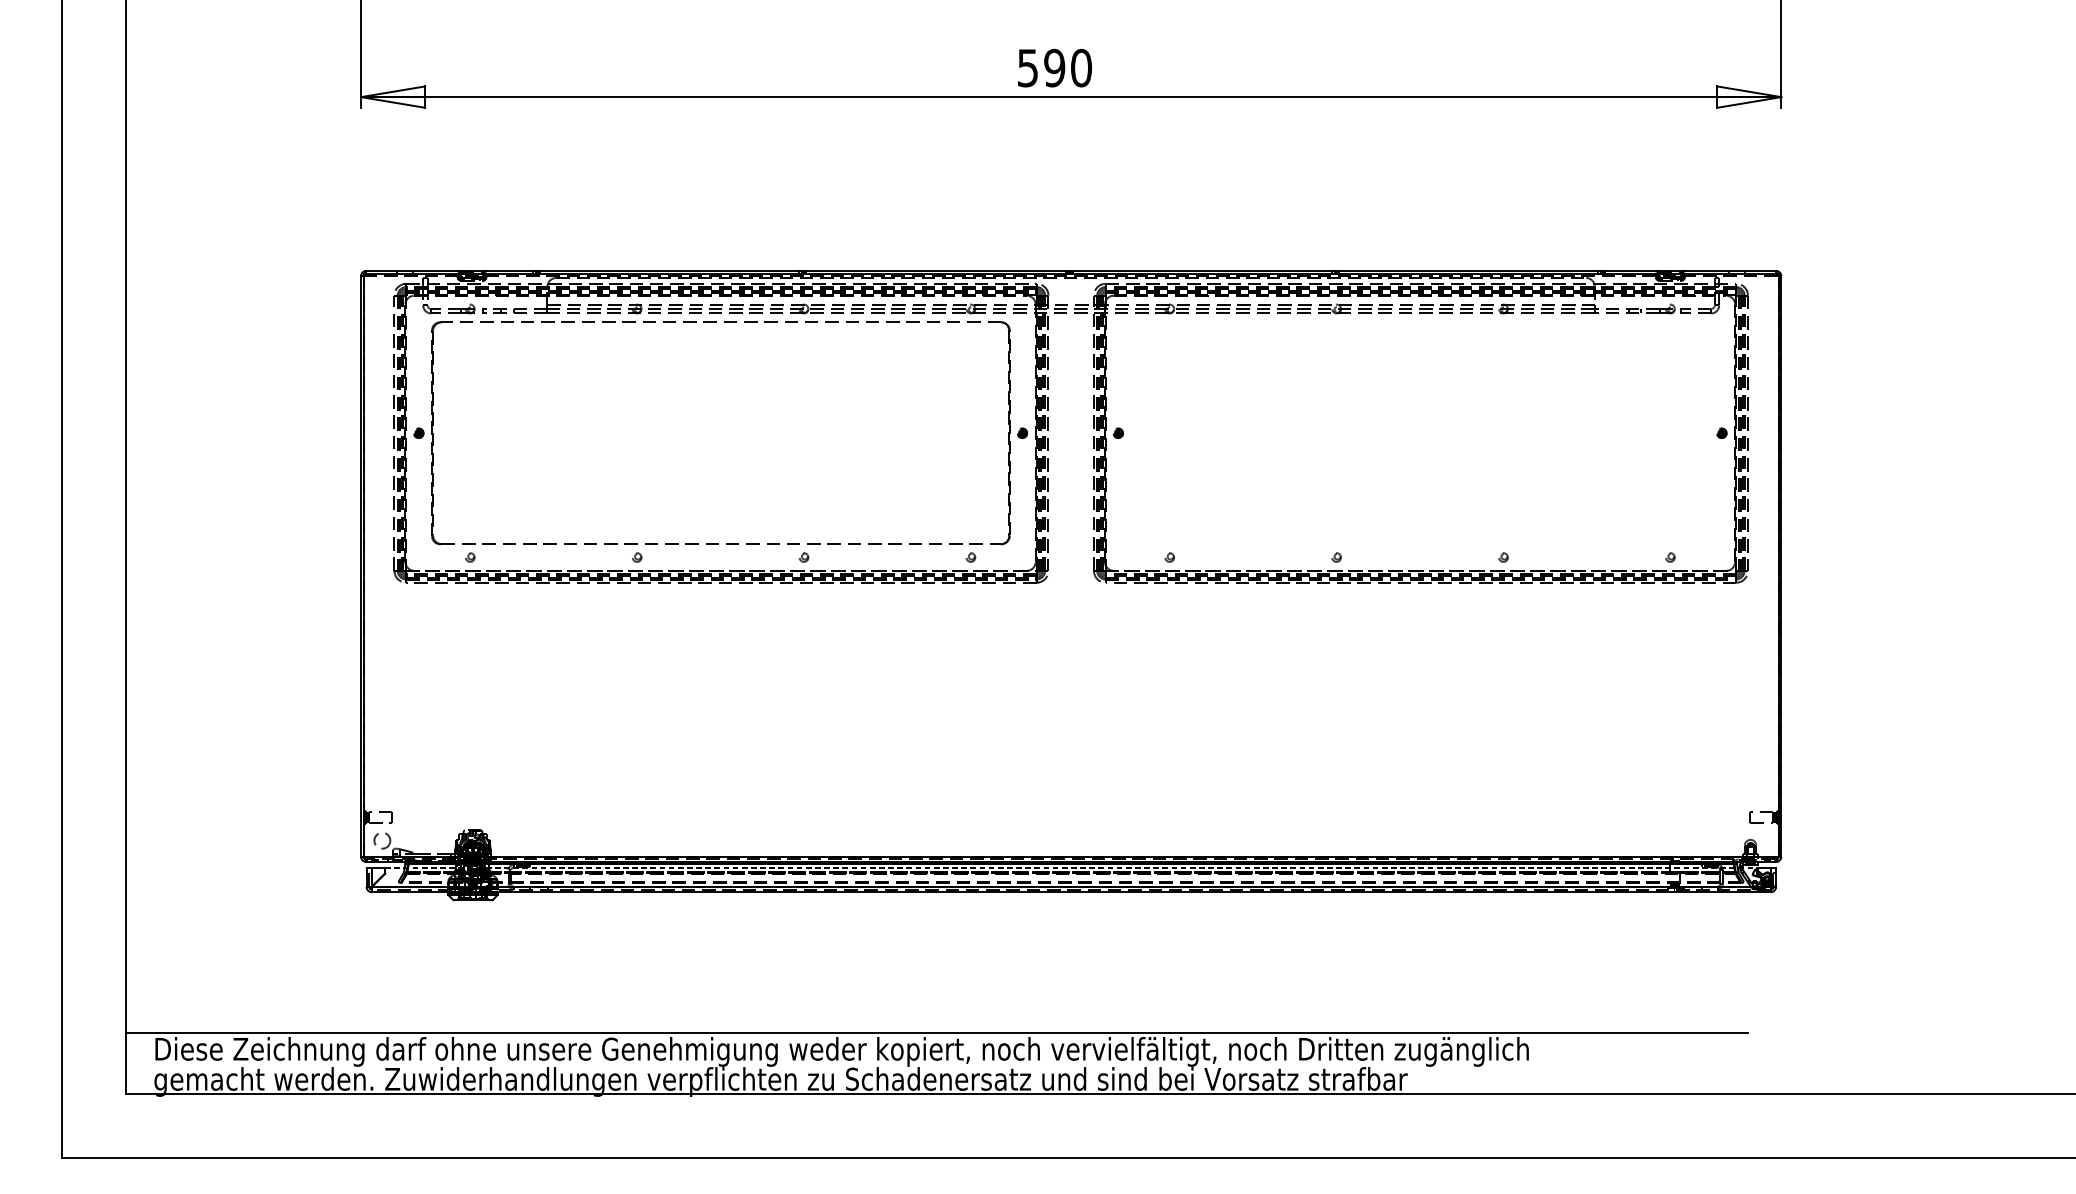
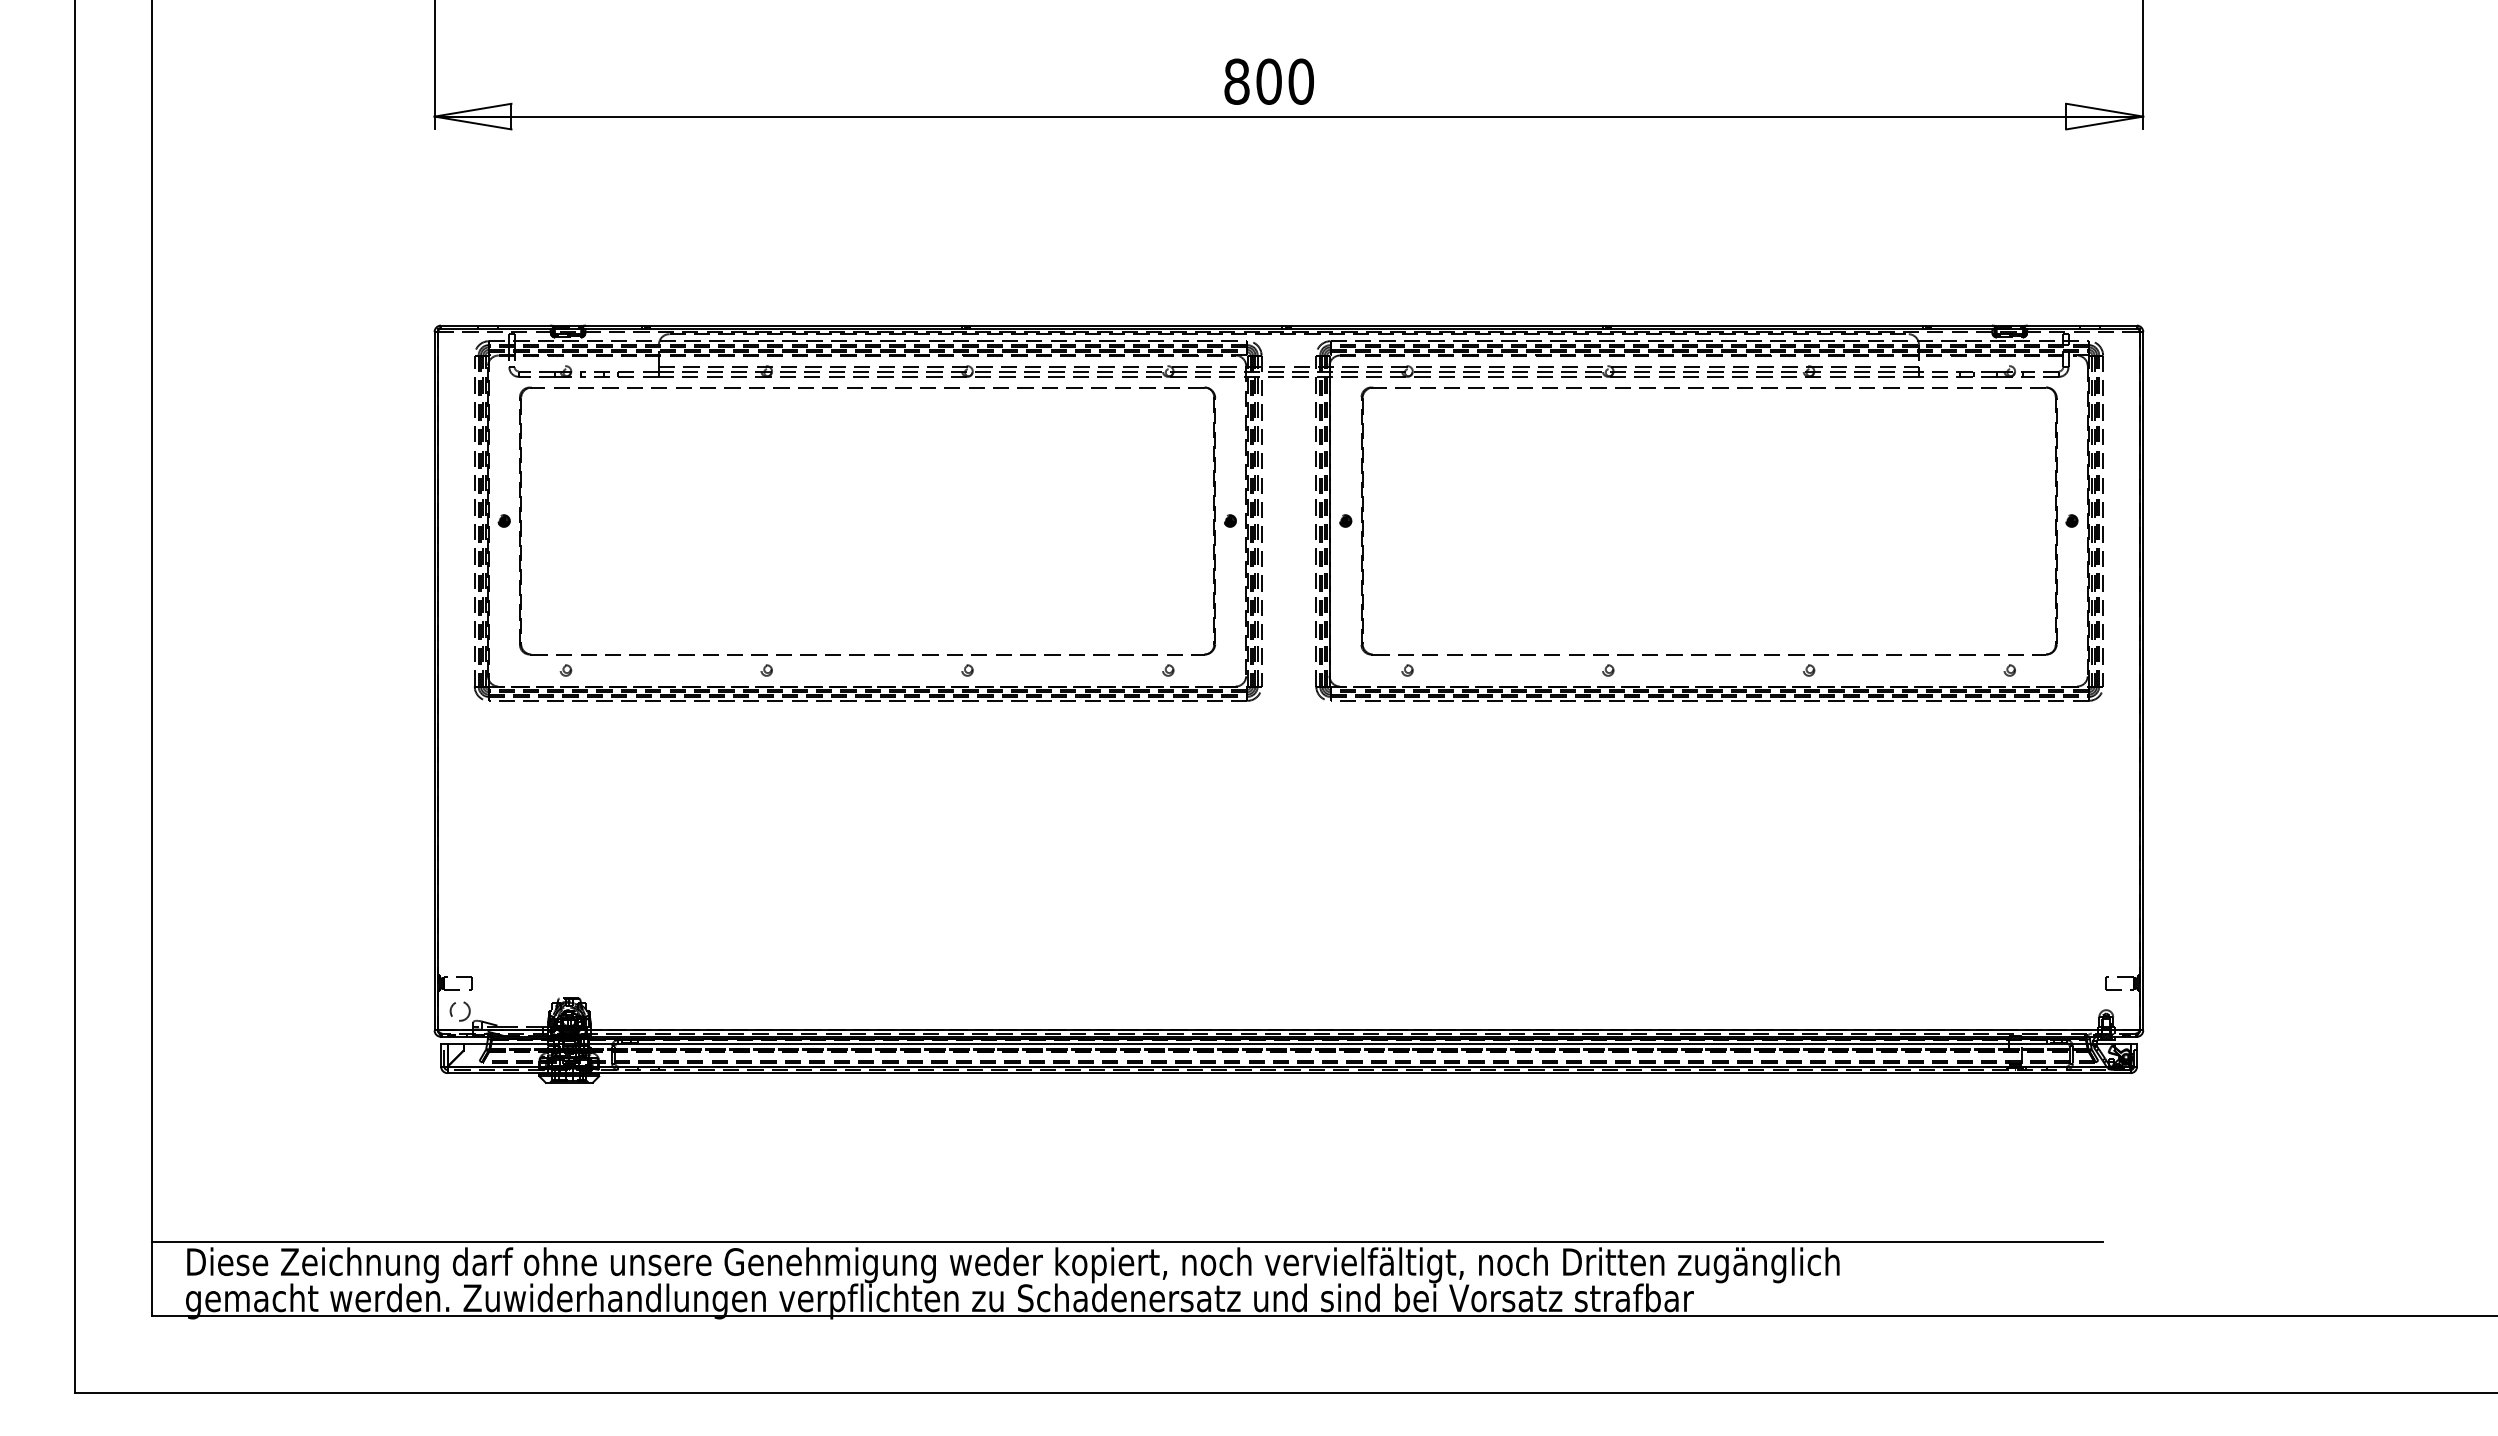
text: (1040, 67) -> (1252, 81), 590 -> 800
part: (1423, 323) -> (1712, 388), added
line: (1071, 868) -> (1289, 1044), dashed -> solid

